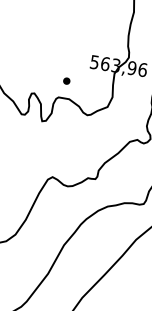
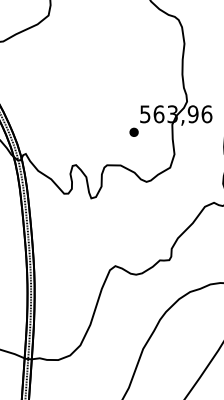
part: (66, 80) -> (133, 131), moved

